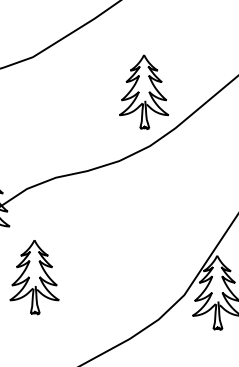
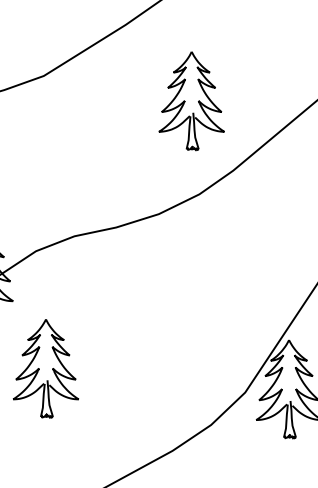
part: (144, 91) -> (192, 100), moved

